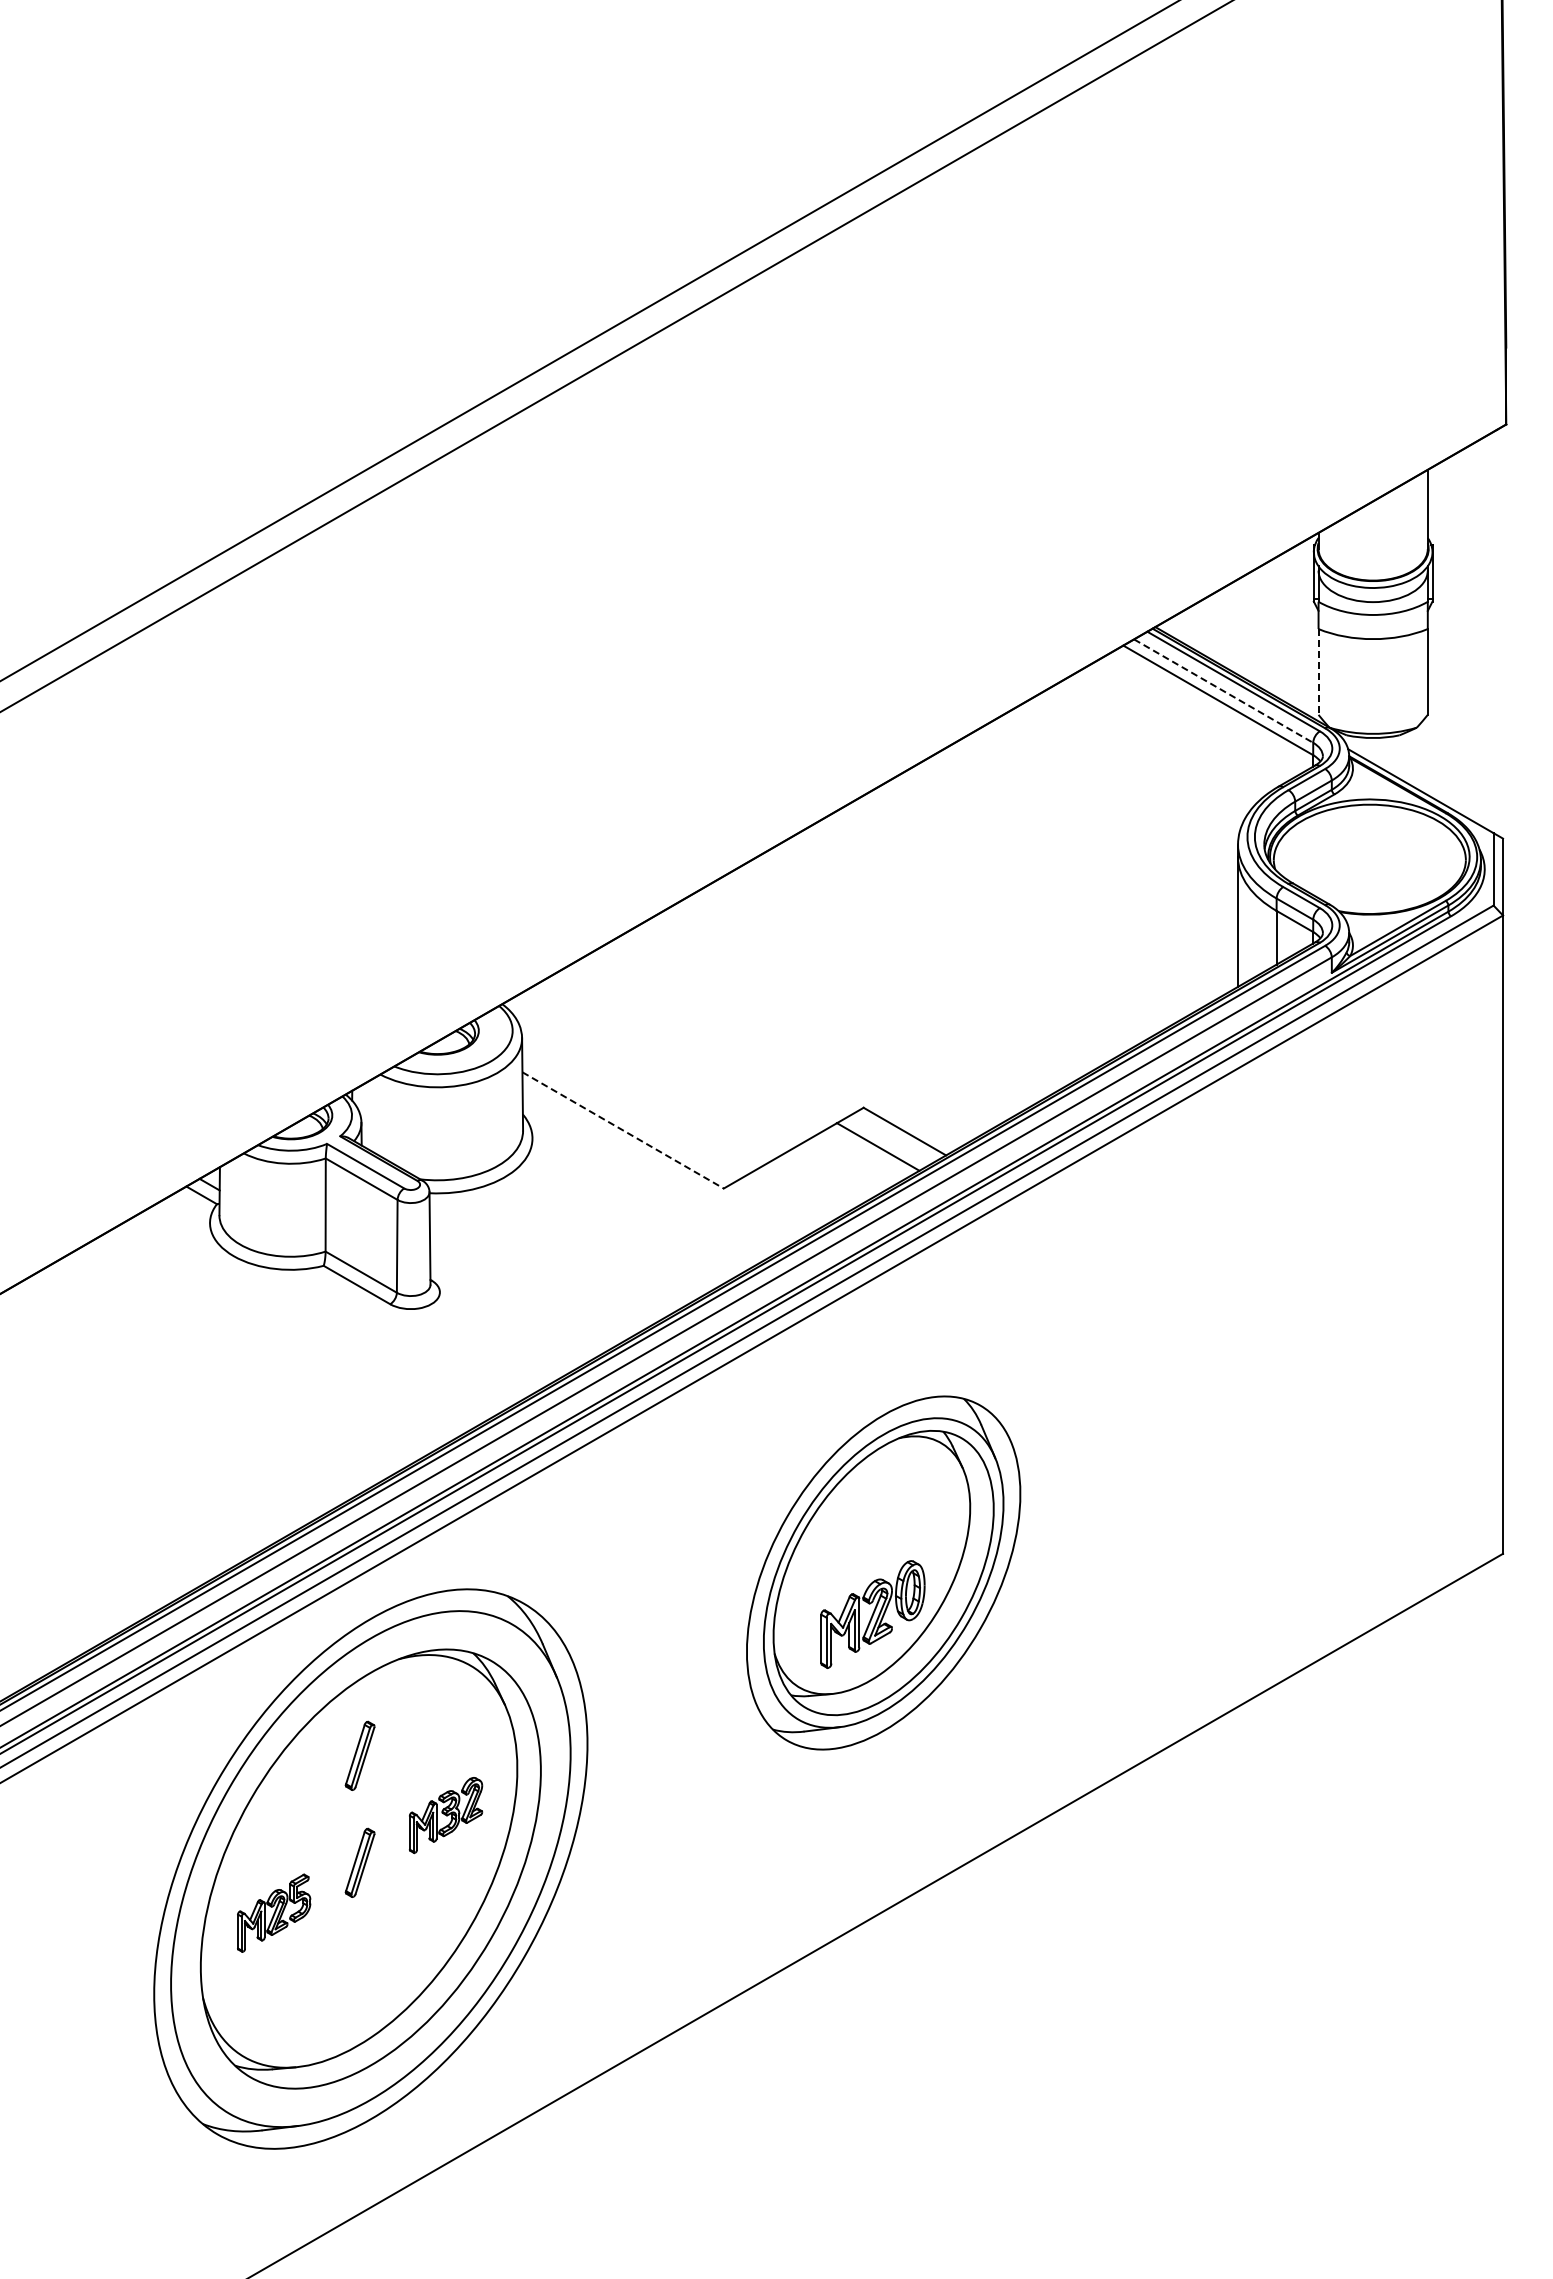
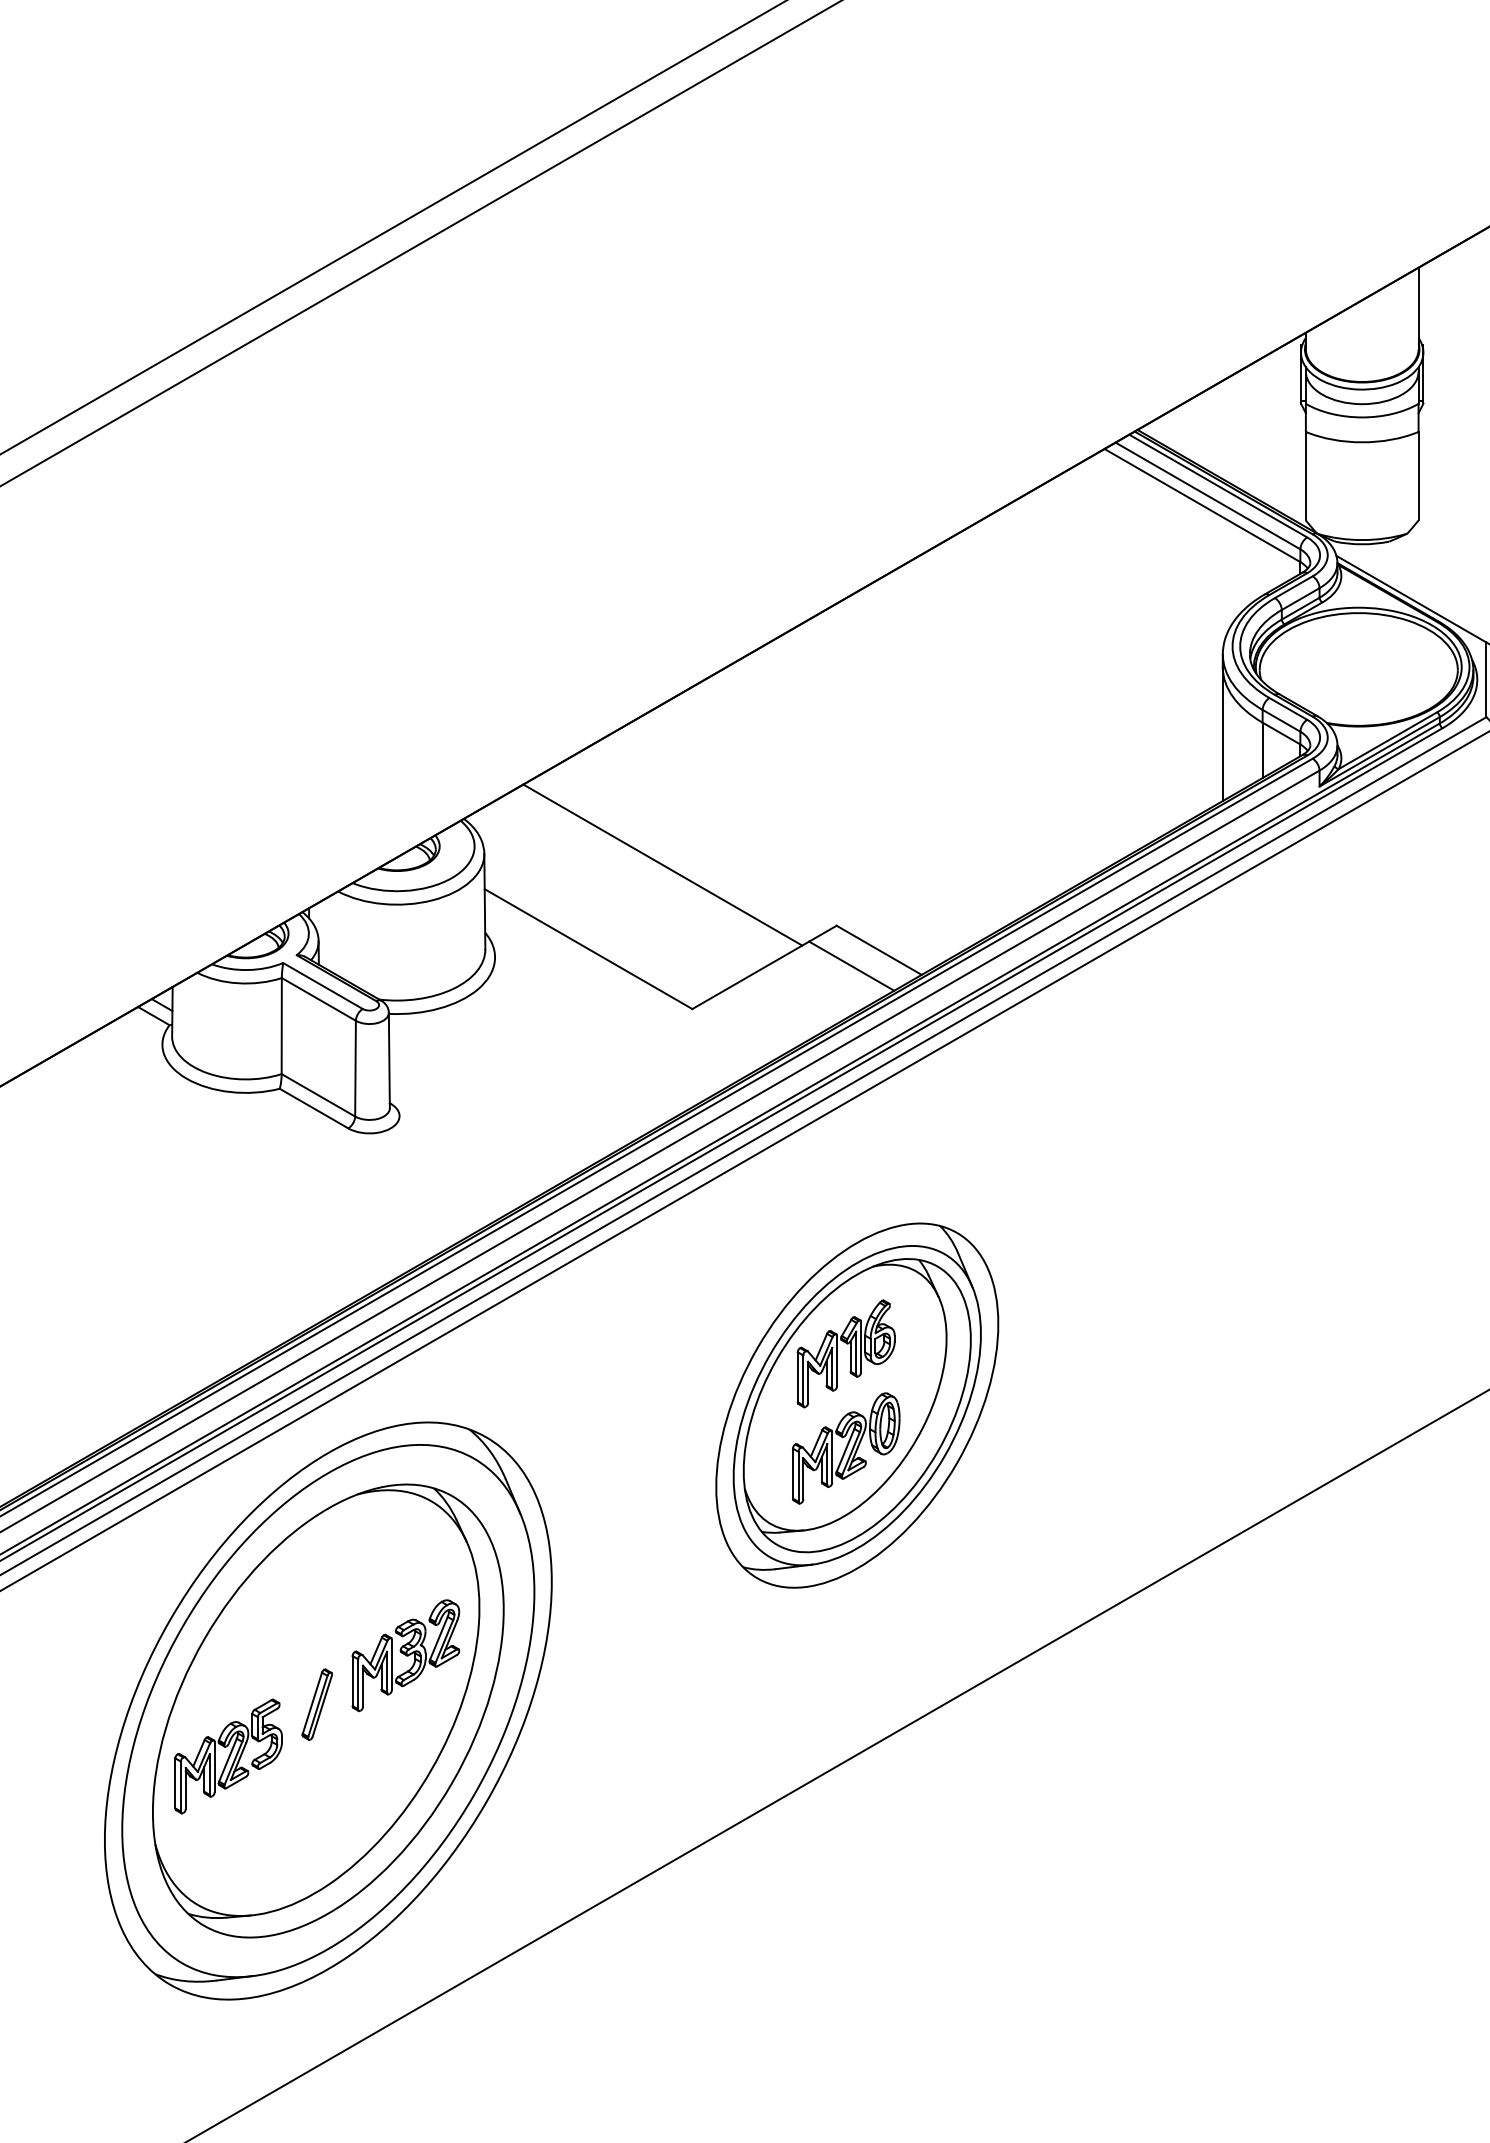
line: (1318, 671) -> (1305, 475), dashed -> solid
line: (1224, 691) -> (1208, 496), dashed -> solid
line: (694, 1048) -> (662, 864), added
line: (623, 1130) -> (588, 949), dashed -> solid
part: (872, 1522) -> (845, 1353), added
part: (359, 1755) -> (316, 1593), removed
part: (445, 1815) -> (405, 1655), size x1.43
part: (273, 1913) -> (227, 1756), size x1.43

